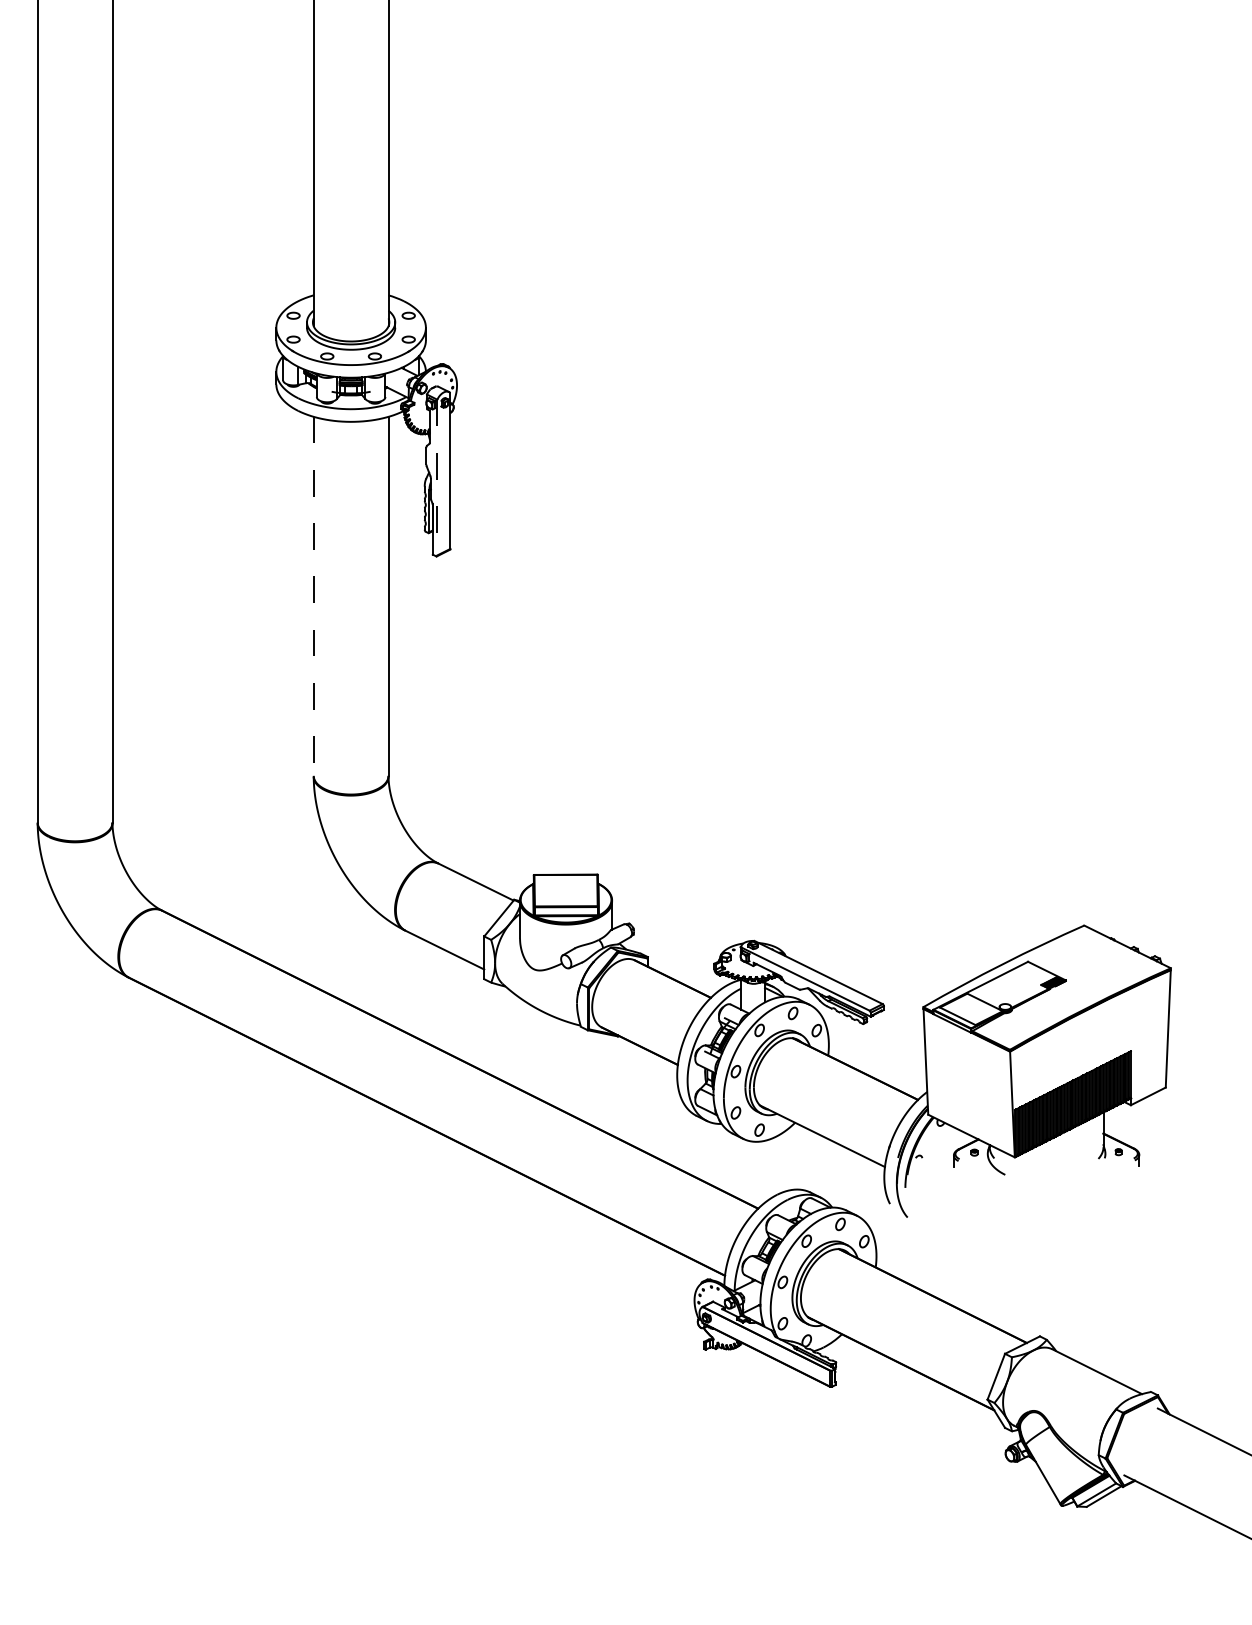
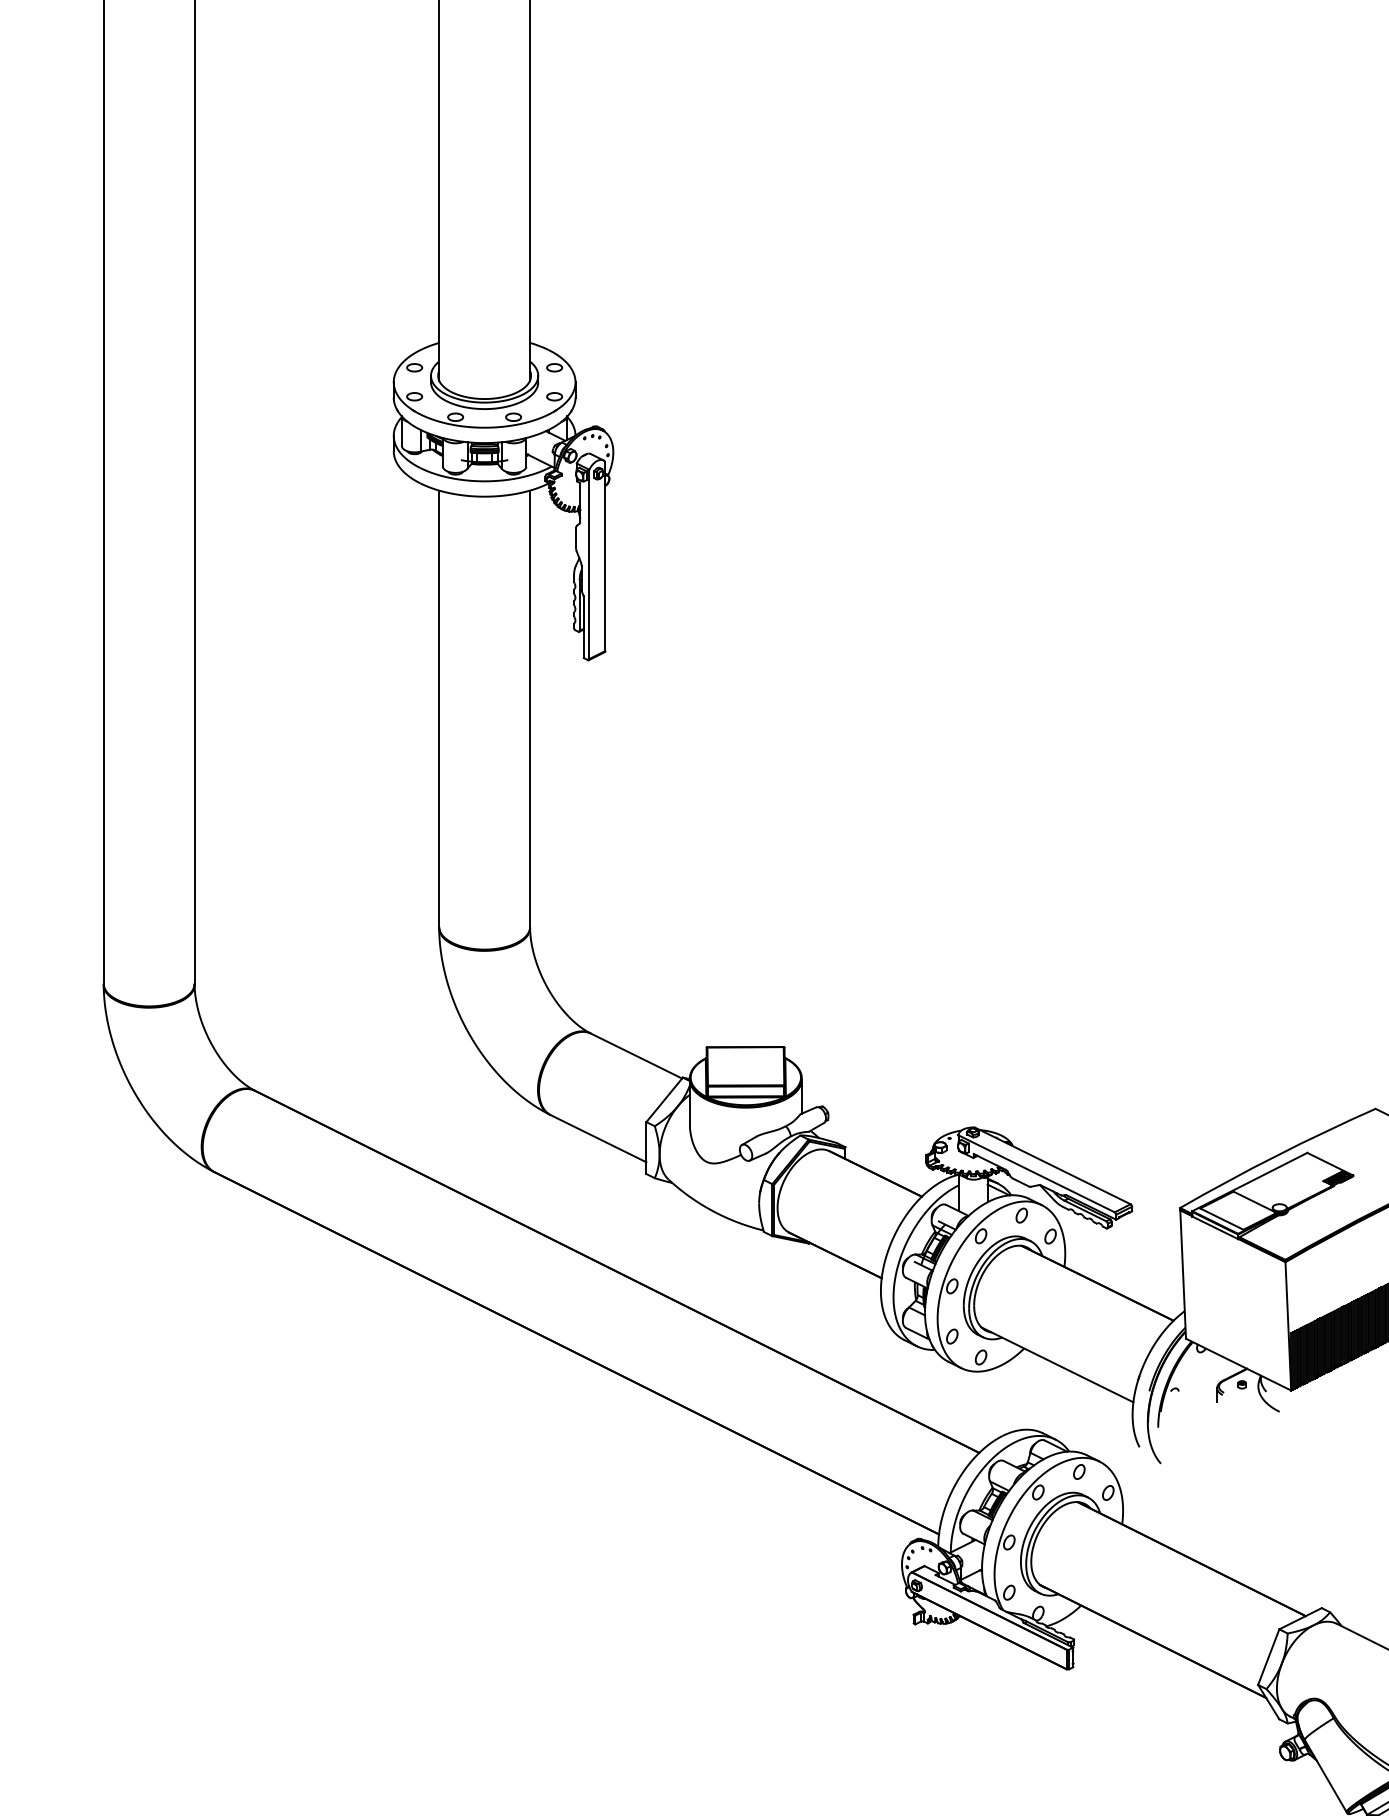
line: (437, 477) -> (589, 564), dashed -> solid
line: (313, 596) -> (438, 708), dashed -> solid

